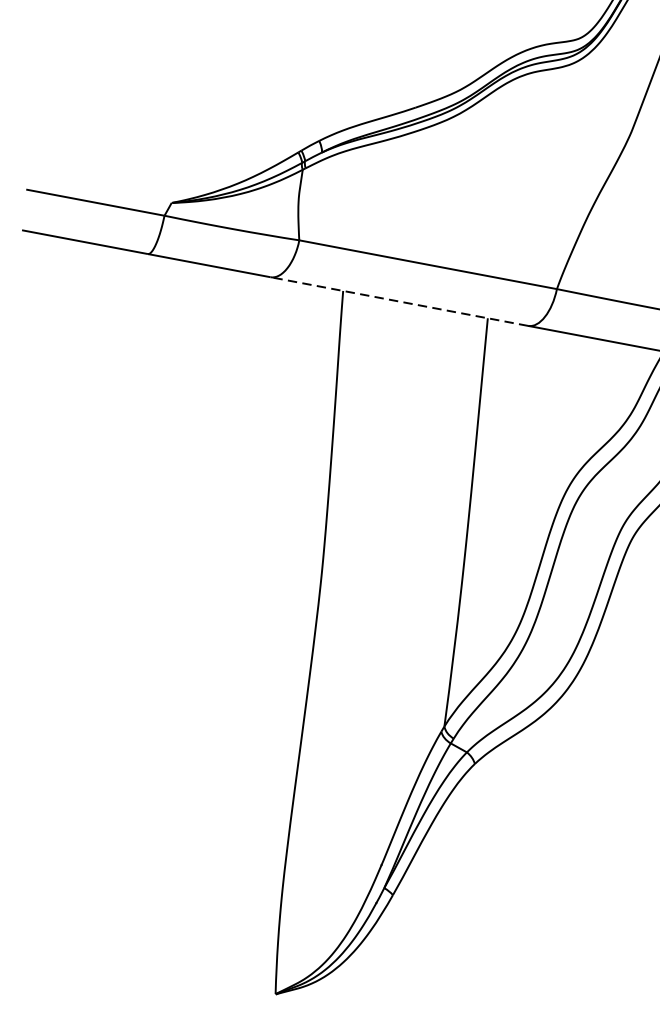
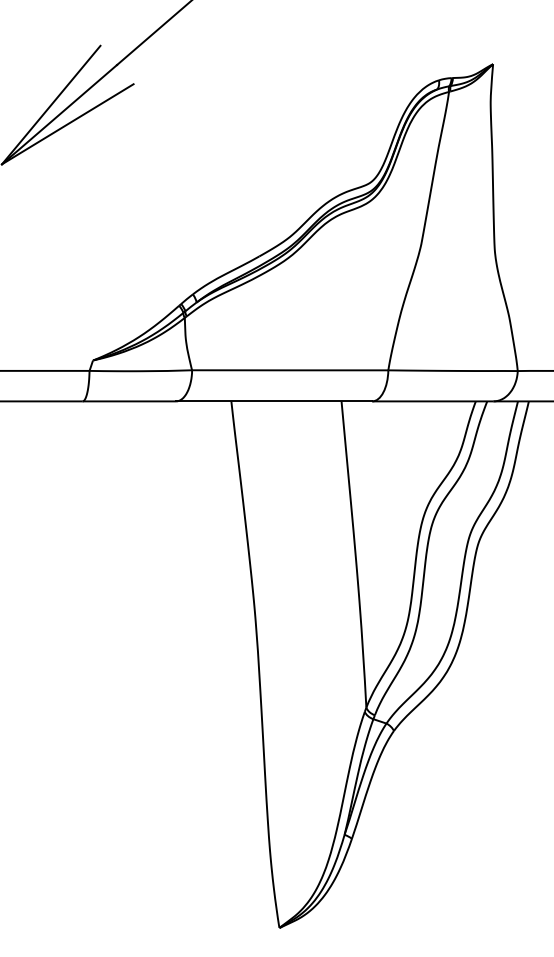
line: (398, 301) -> (273, 401), dashed -> solid

